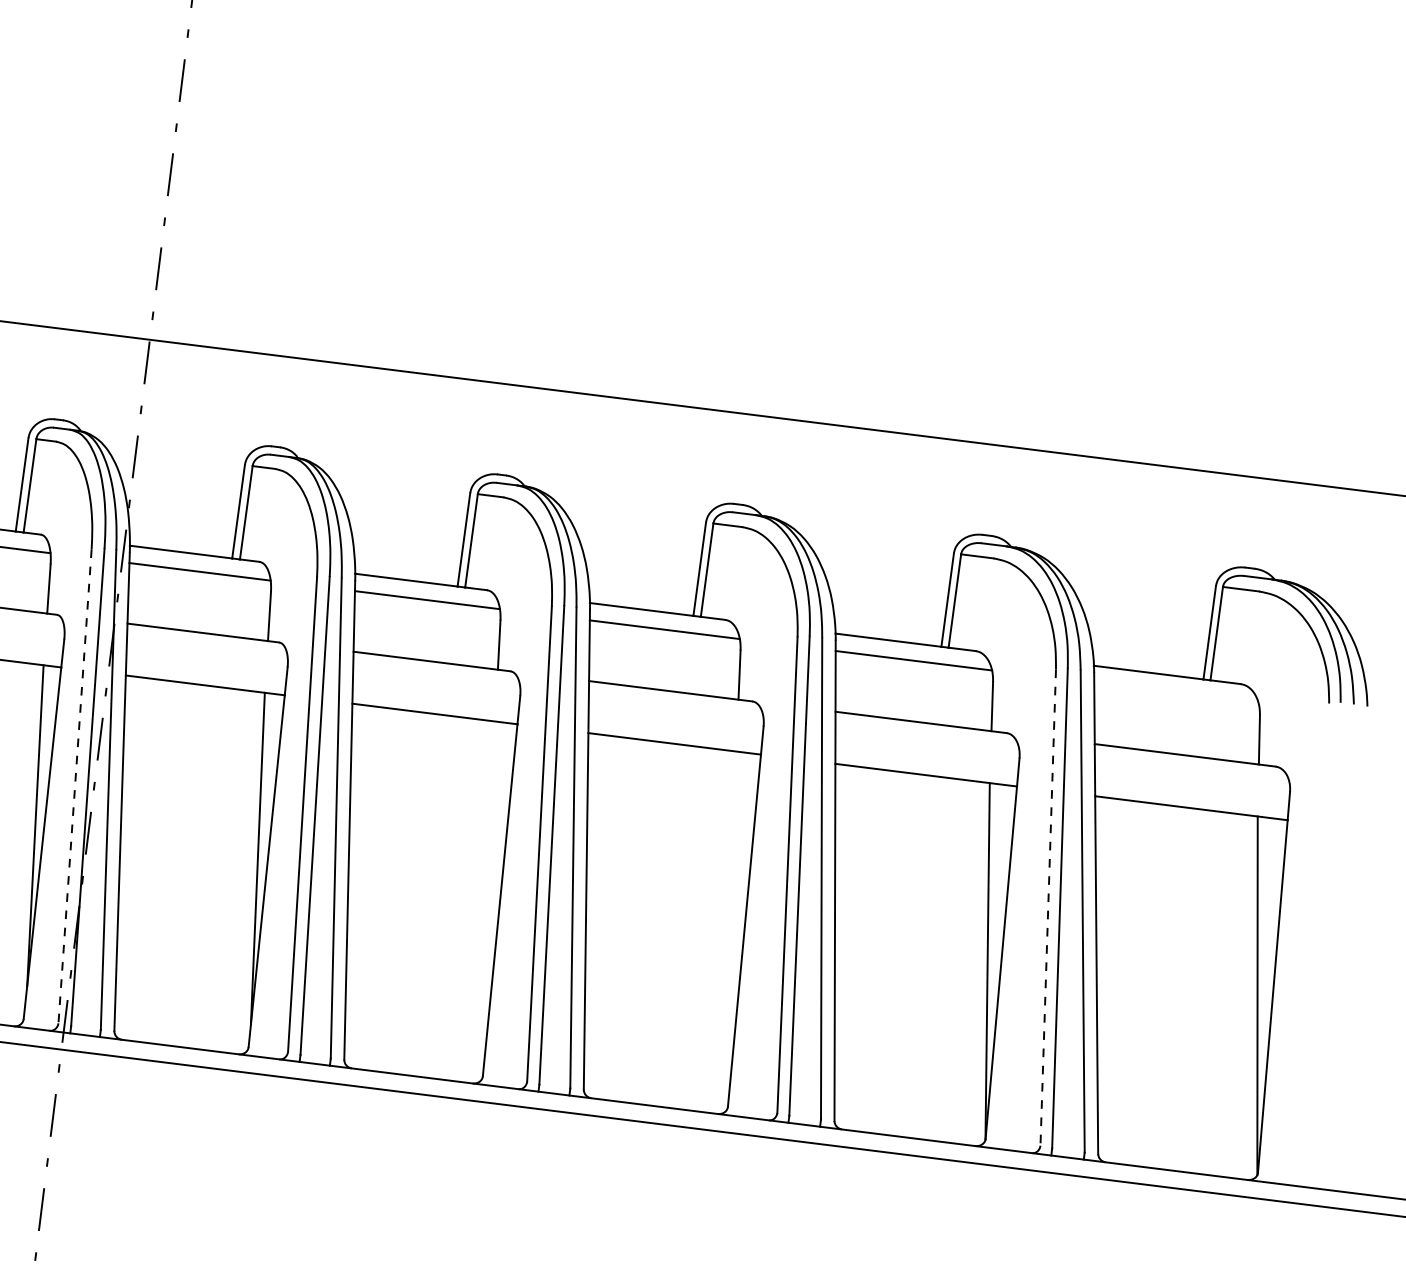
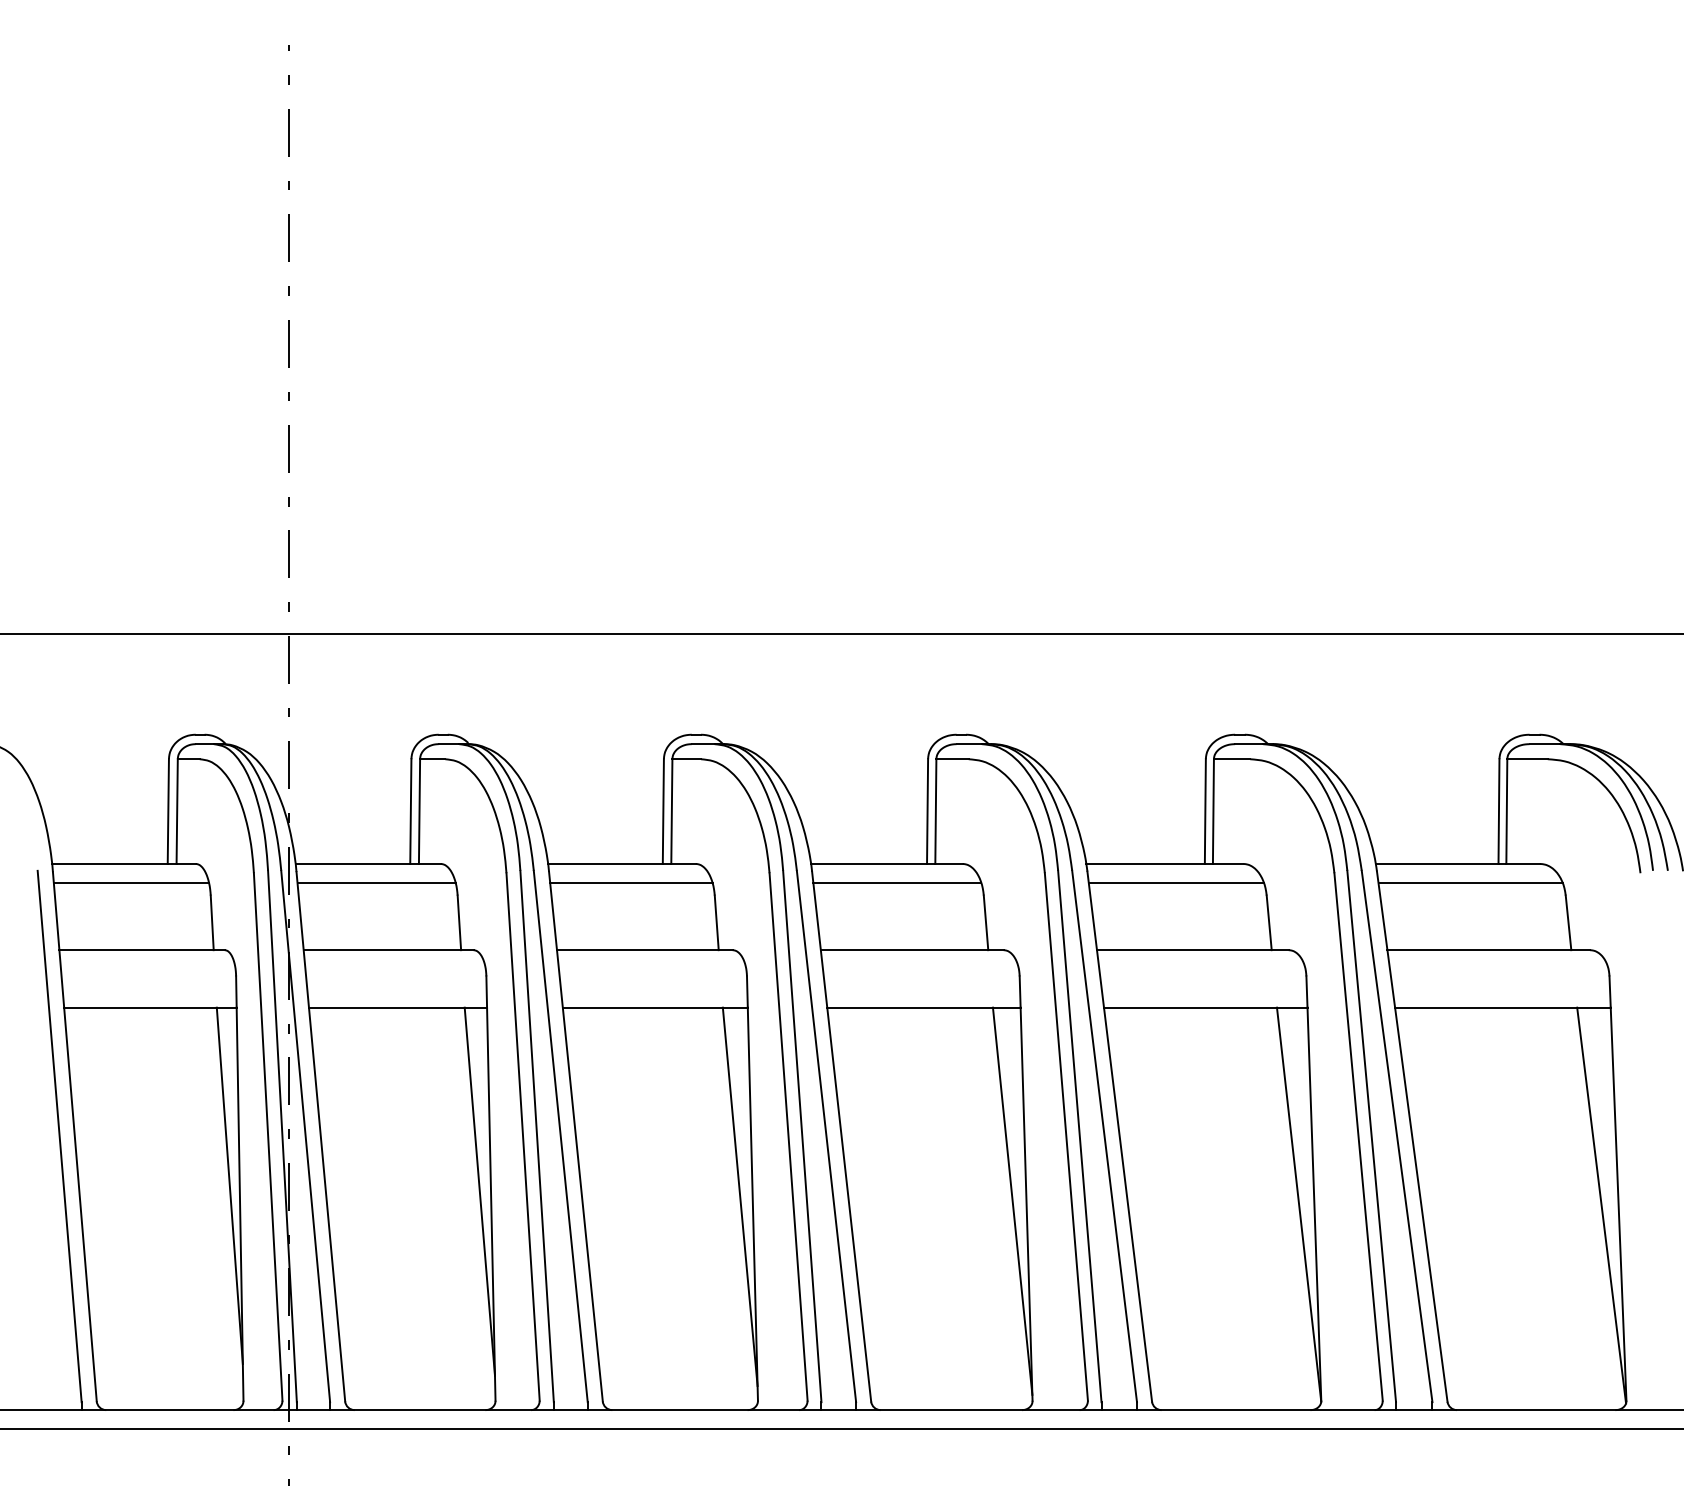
line: (1176, 693) -> (1470, 883), added
line: (75, 786) -> (268, 1137), dashed -> solid
line: (489, 891) -> (739, 1196), added
line: (1048, 907) -> (1358, 1136), dashed -> solid
line: (732, 925) -> (1012, 1200), added

